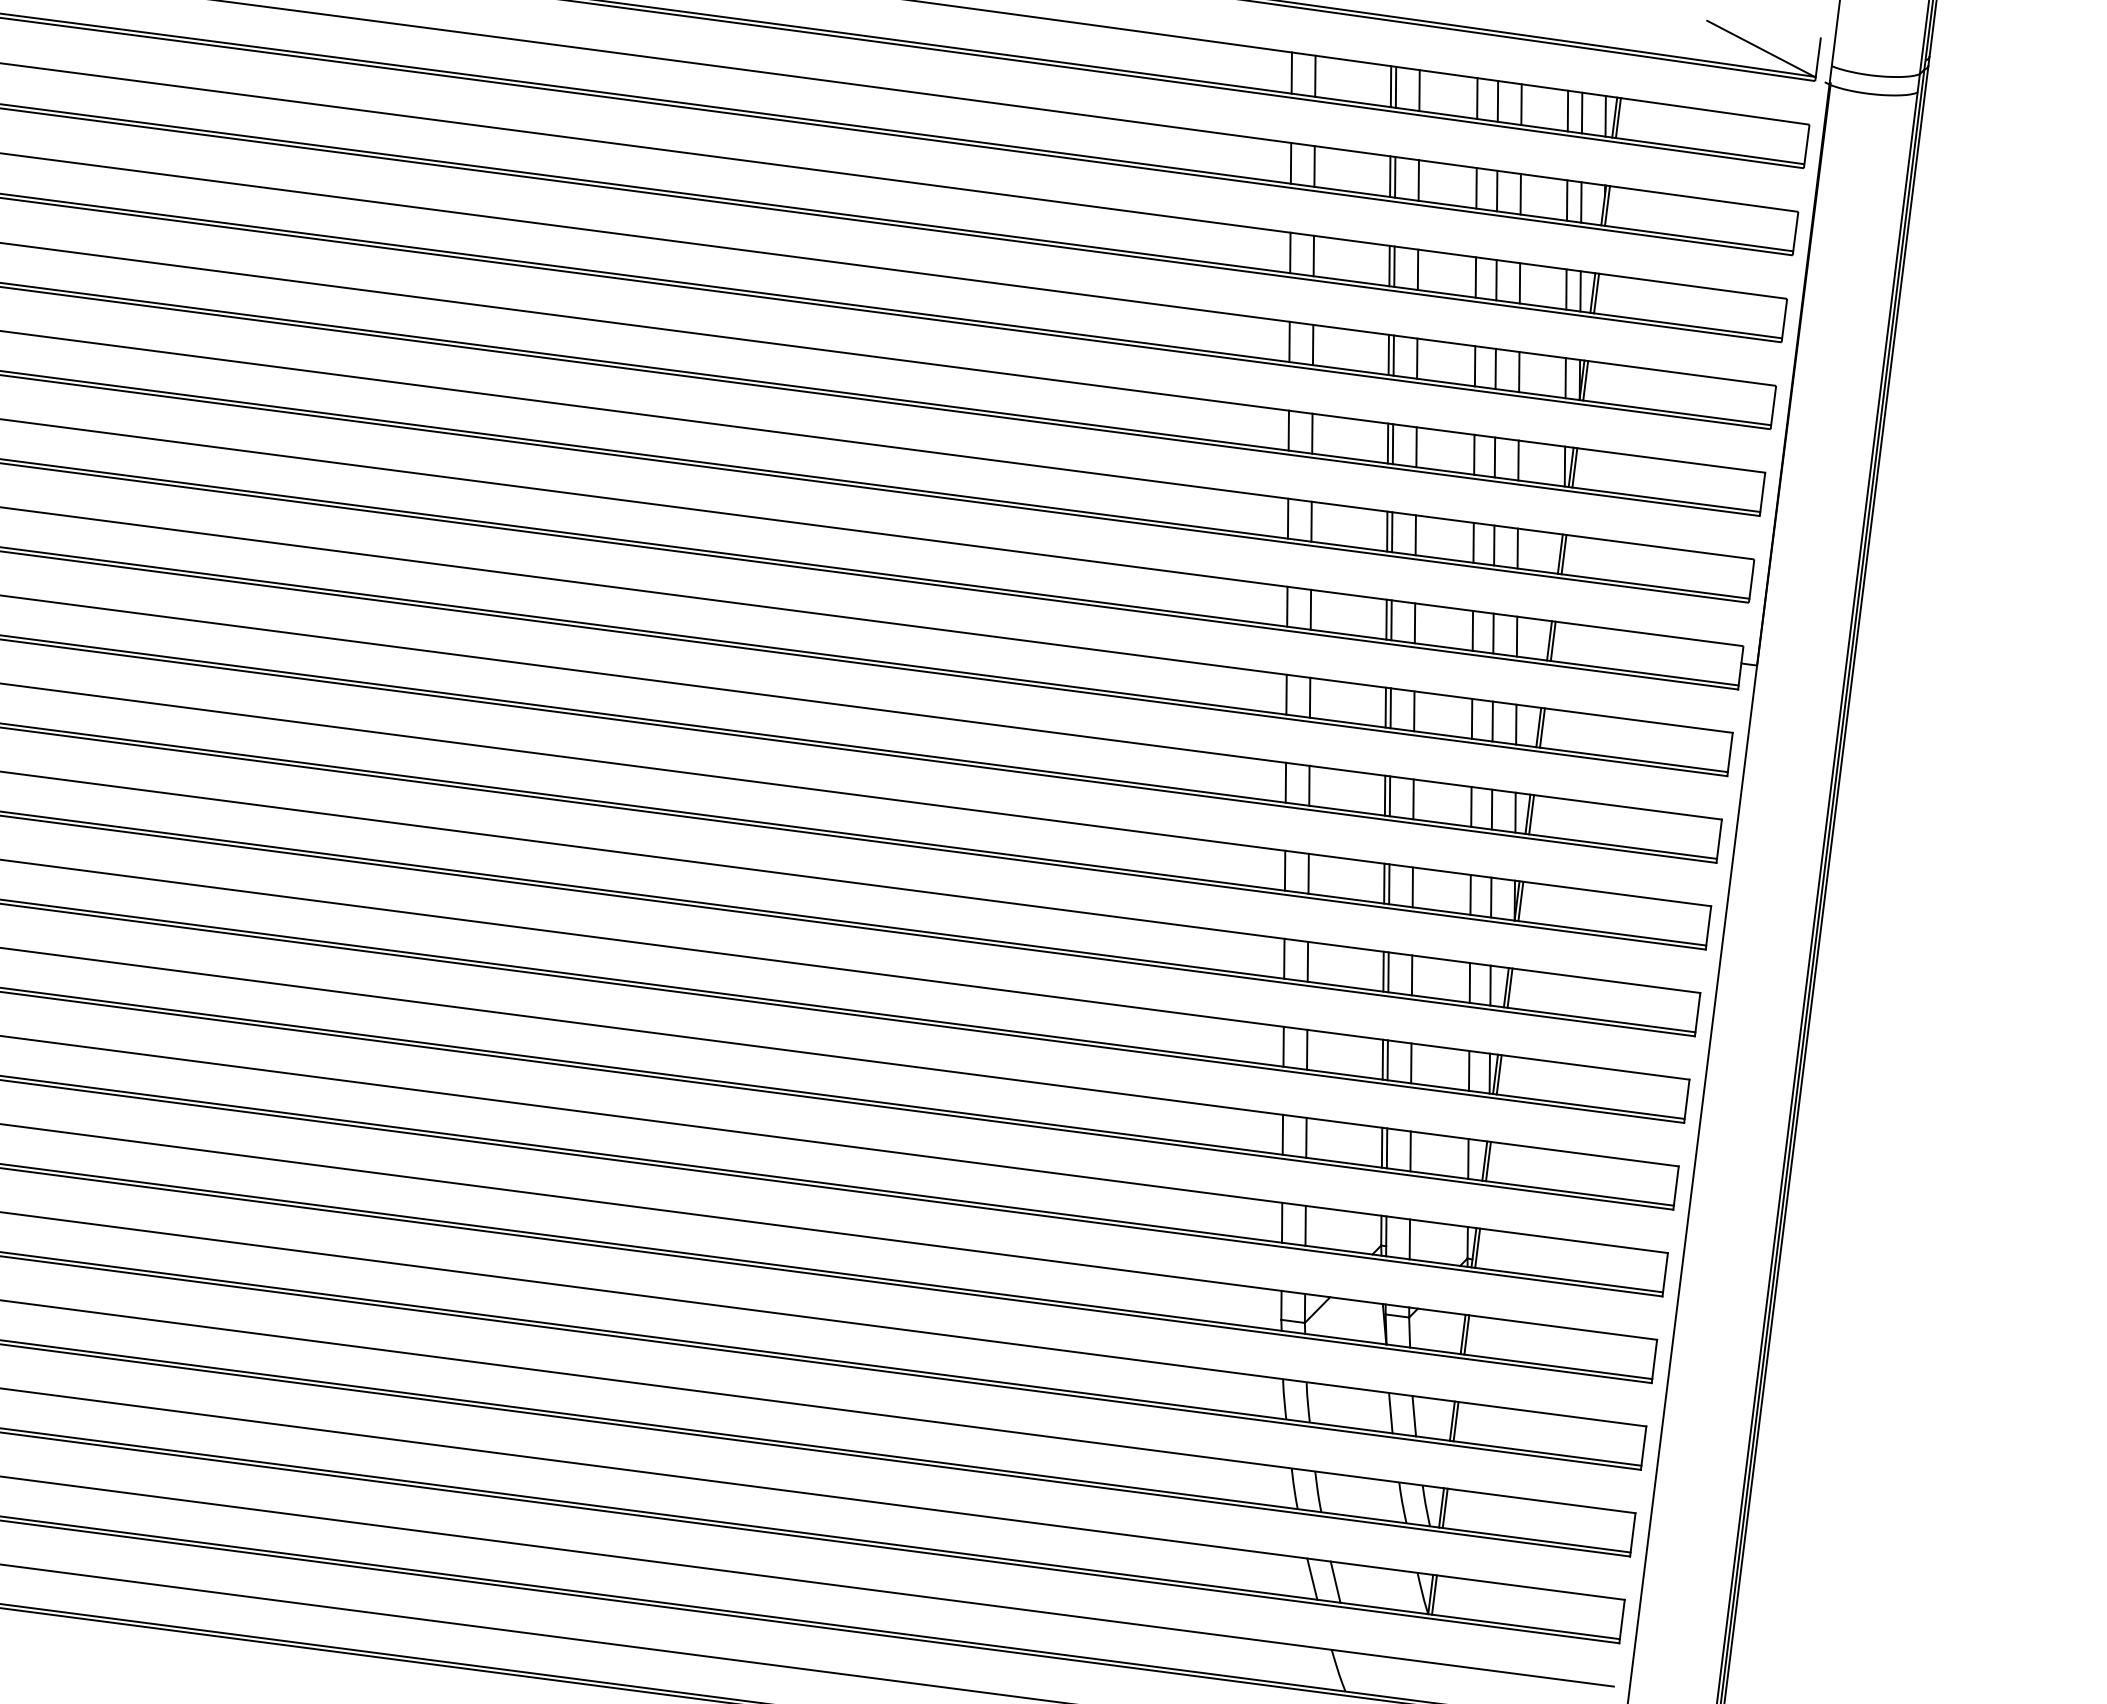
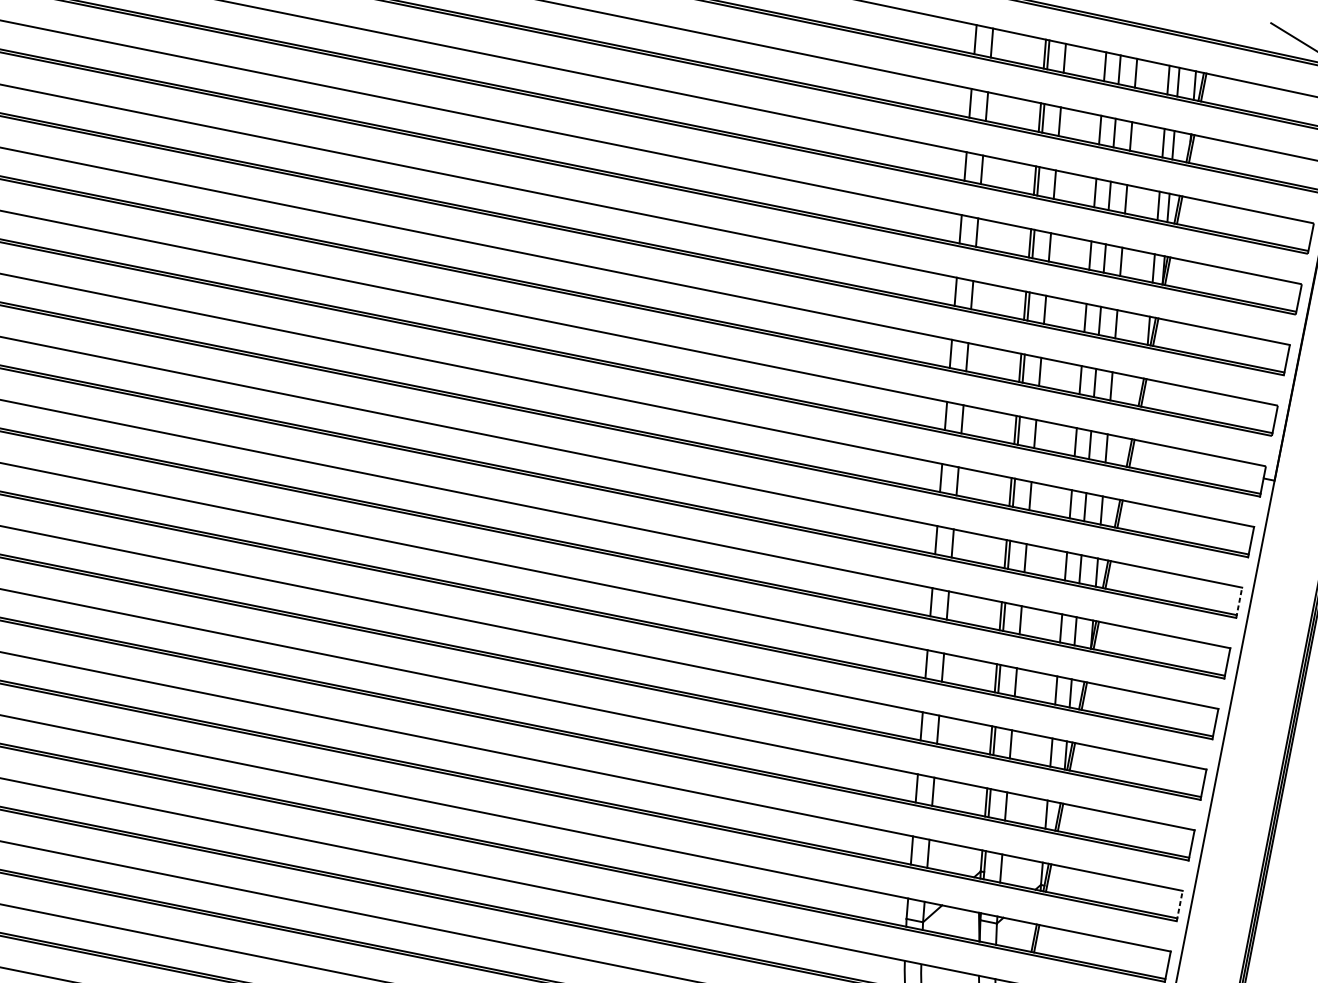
line: (1719, 841) -> (1239, 602), solid -> dashed
line: (1665, 1274) -> (1179, 905), solid -> dashed

